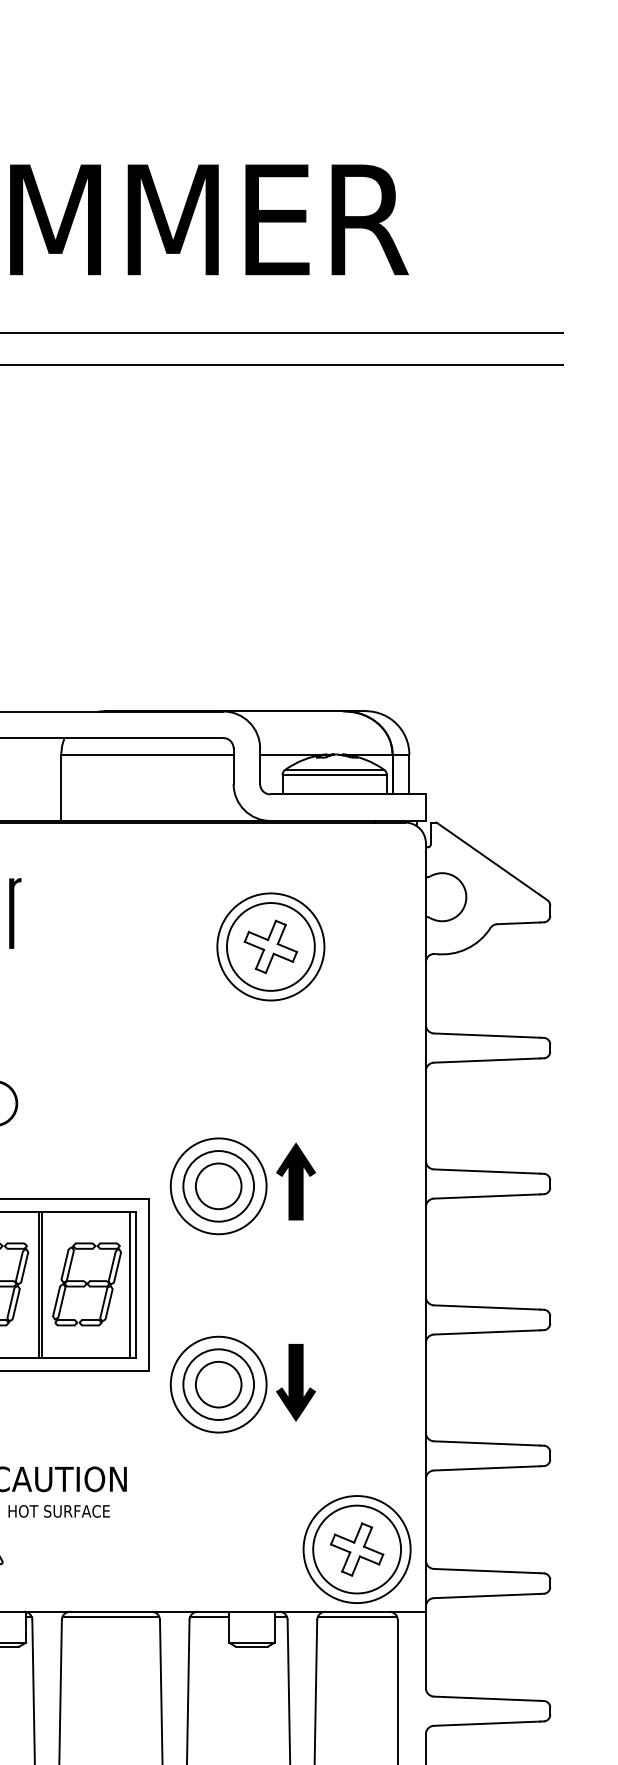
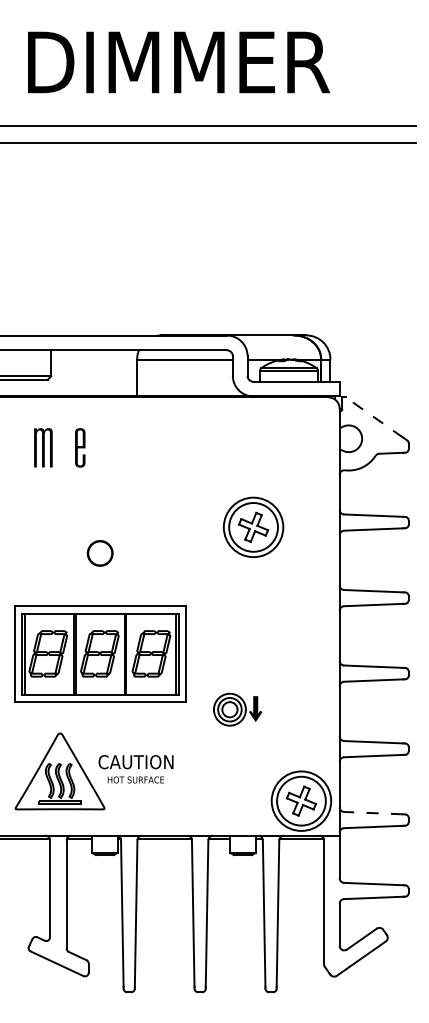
line: (488, 858) -> (374, 417), solid -> dashed
fill: (15, 912) -> (111, 447), removed
part: (270, 945) -> (253, 526), moved
part: (241, 1184) -> (237, 598), removed
part: (241, 1384) -> (237, 709), size x0.6
line: (486, 1571) -> (373, 813), solid -> dashed

